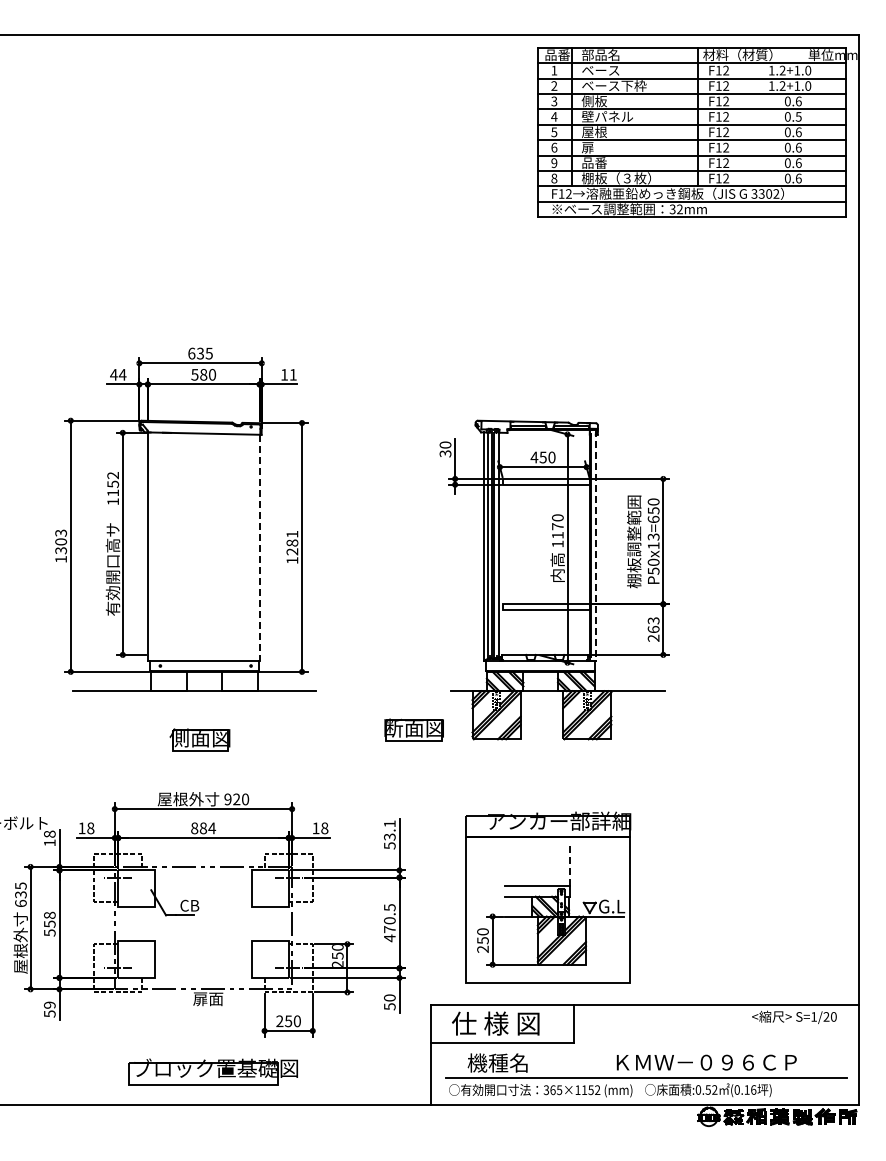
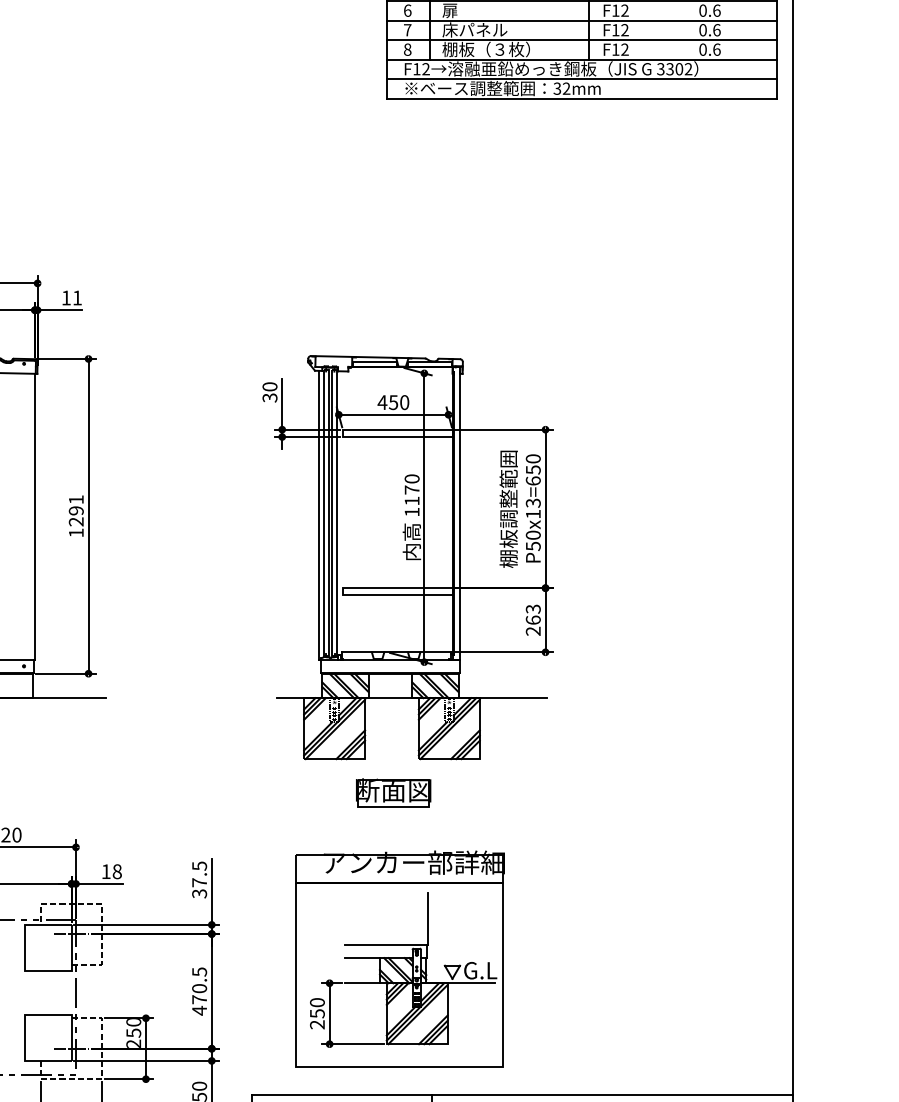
text: (607, 162) -> (474, 29), 品番 -> 床パネル
text: (554, 163) -> (407, 30), 9 -> 7
text: (292, 542) -> (76, 510), 1281 -> 1291
line: (595, 545) -> (459, 513), dashed -> solid
line: (259, 547) -> (34, 516), dashed -> solid
part: (413, 729) -> (392, 792), moved
text: (389, 834) -> (199, 879), 53.1 -> 37.5
line: (570, 865) -> (428, 918), dashed -> solid

